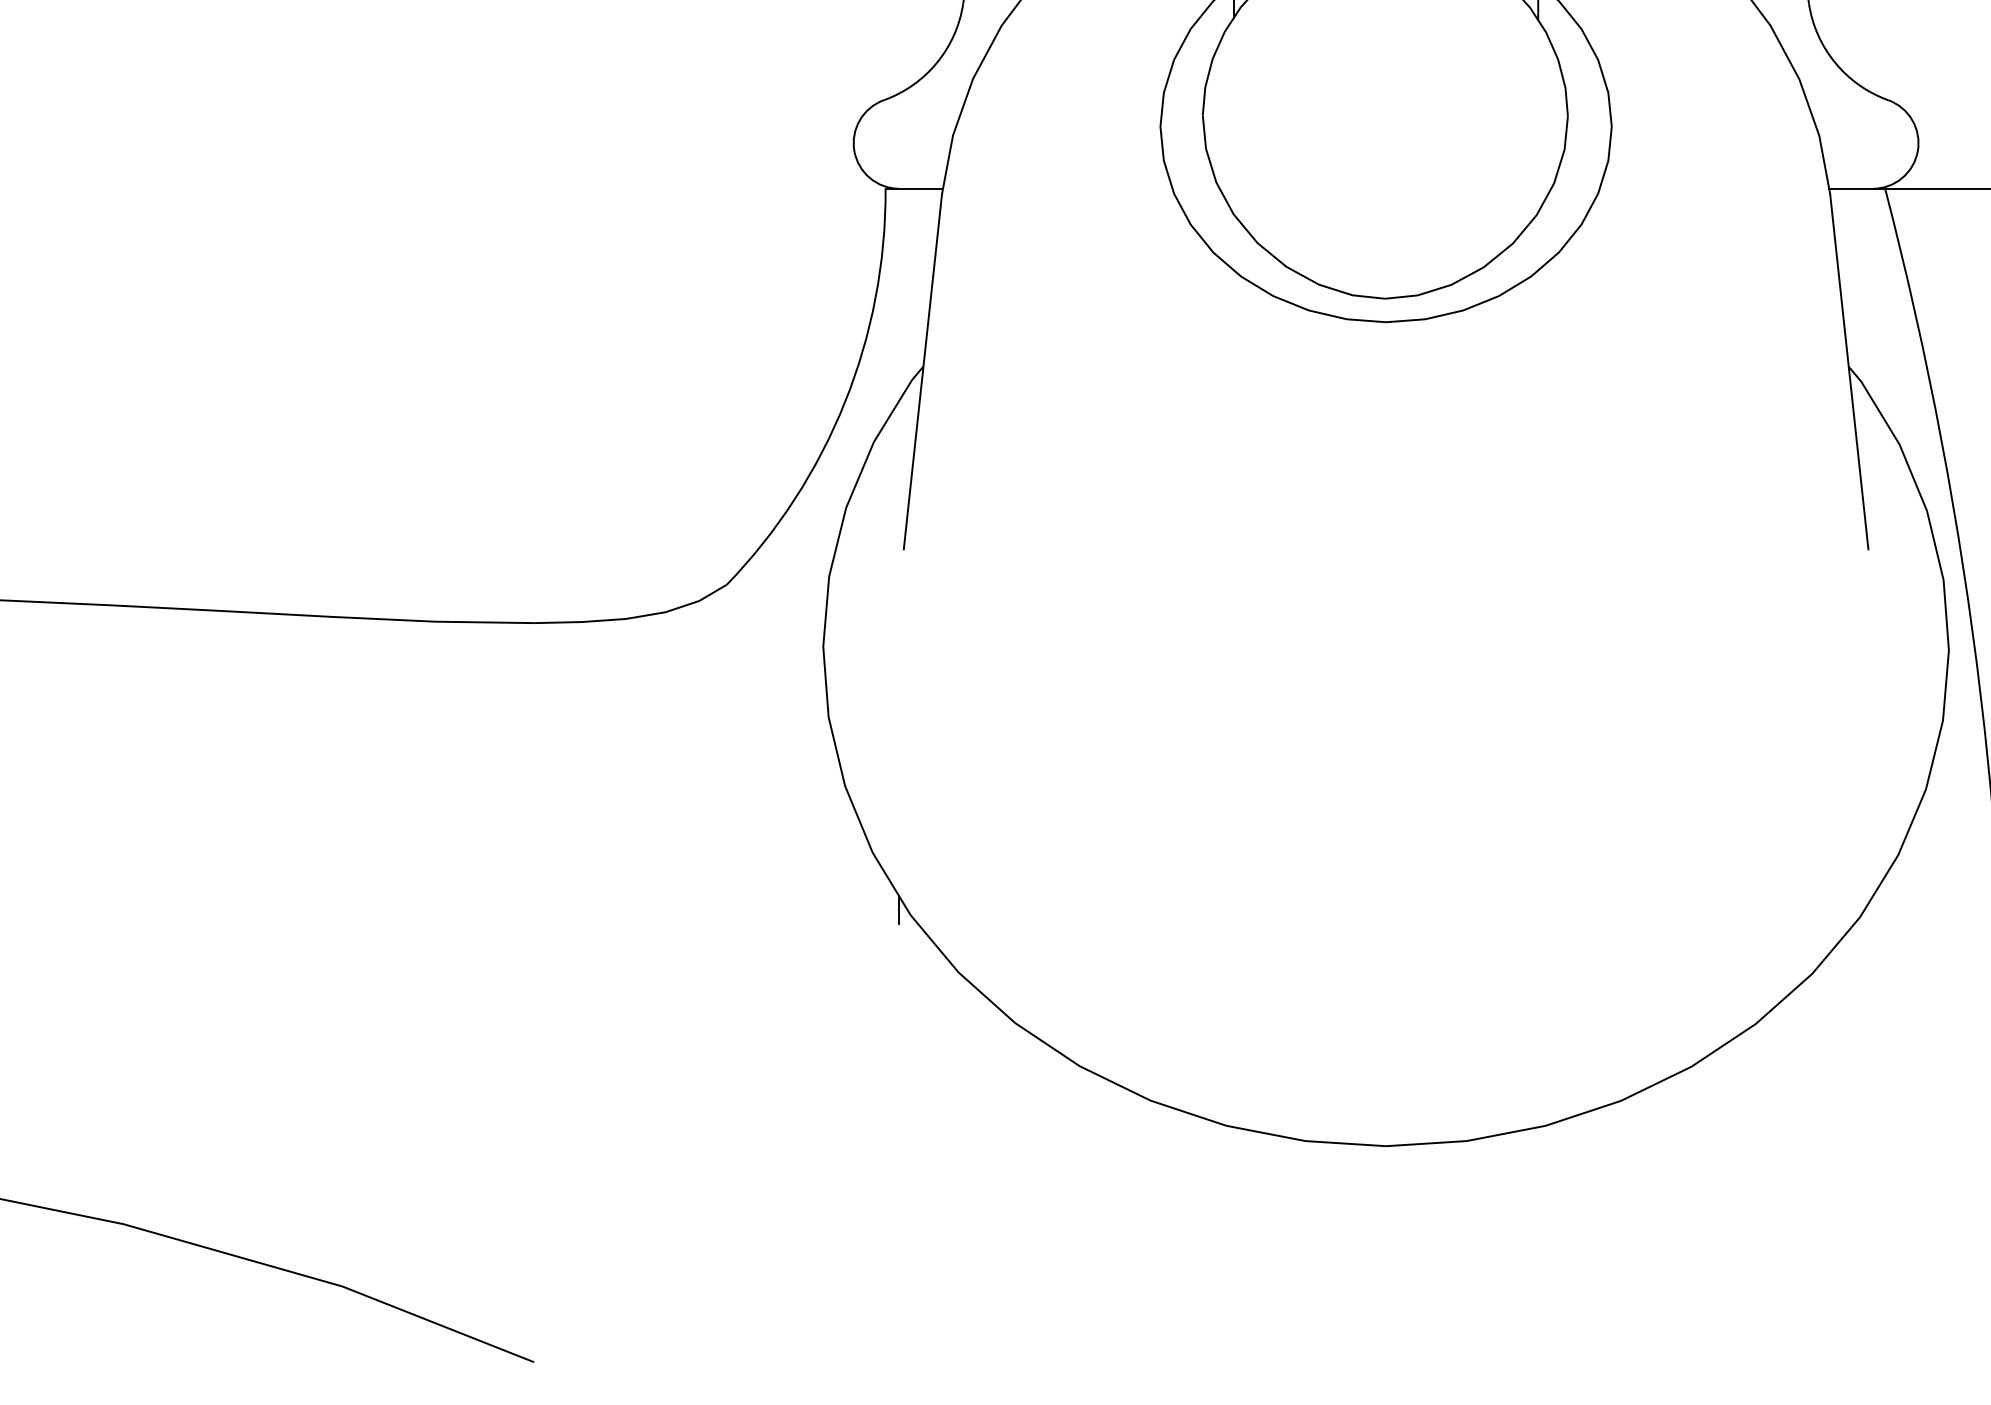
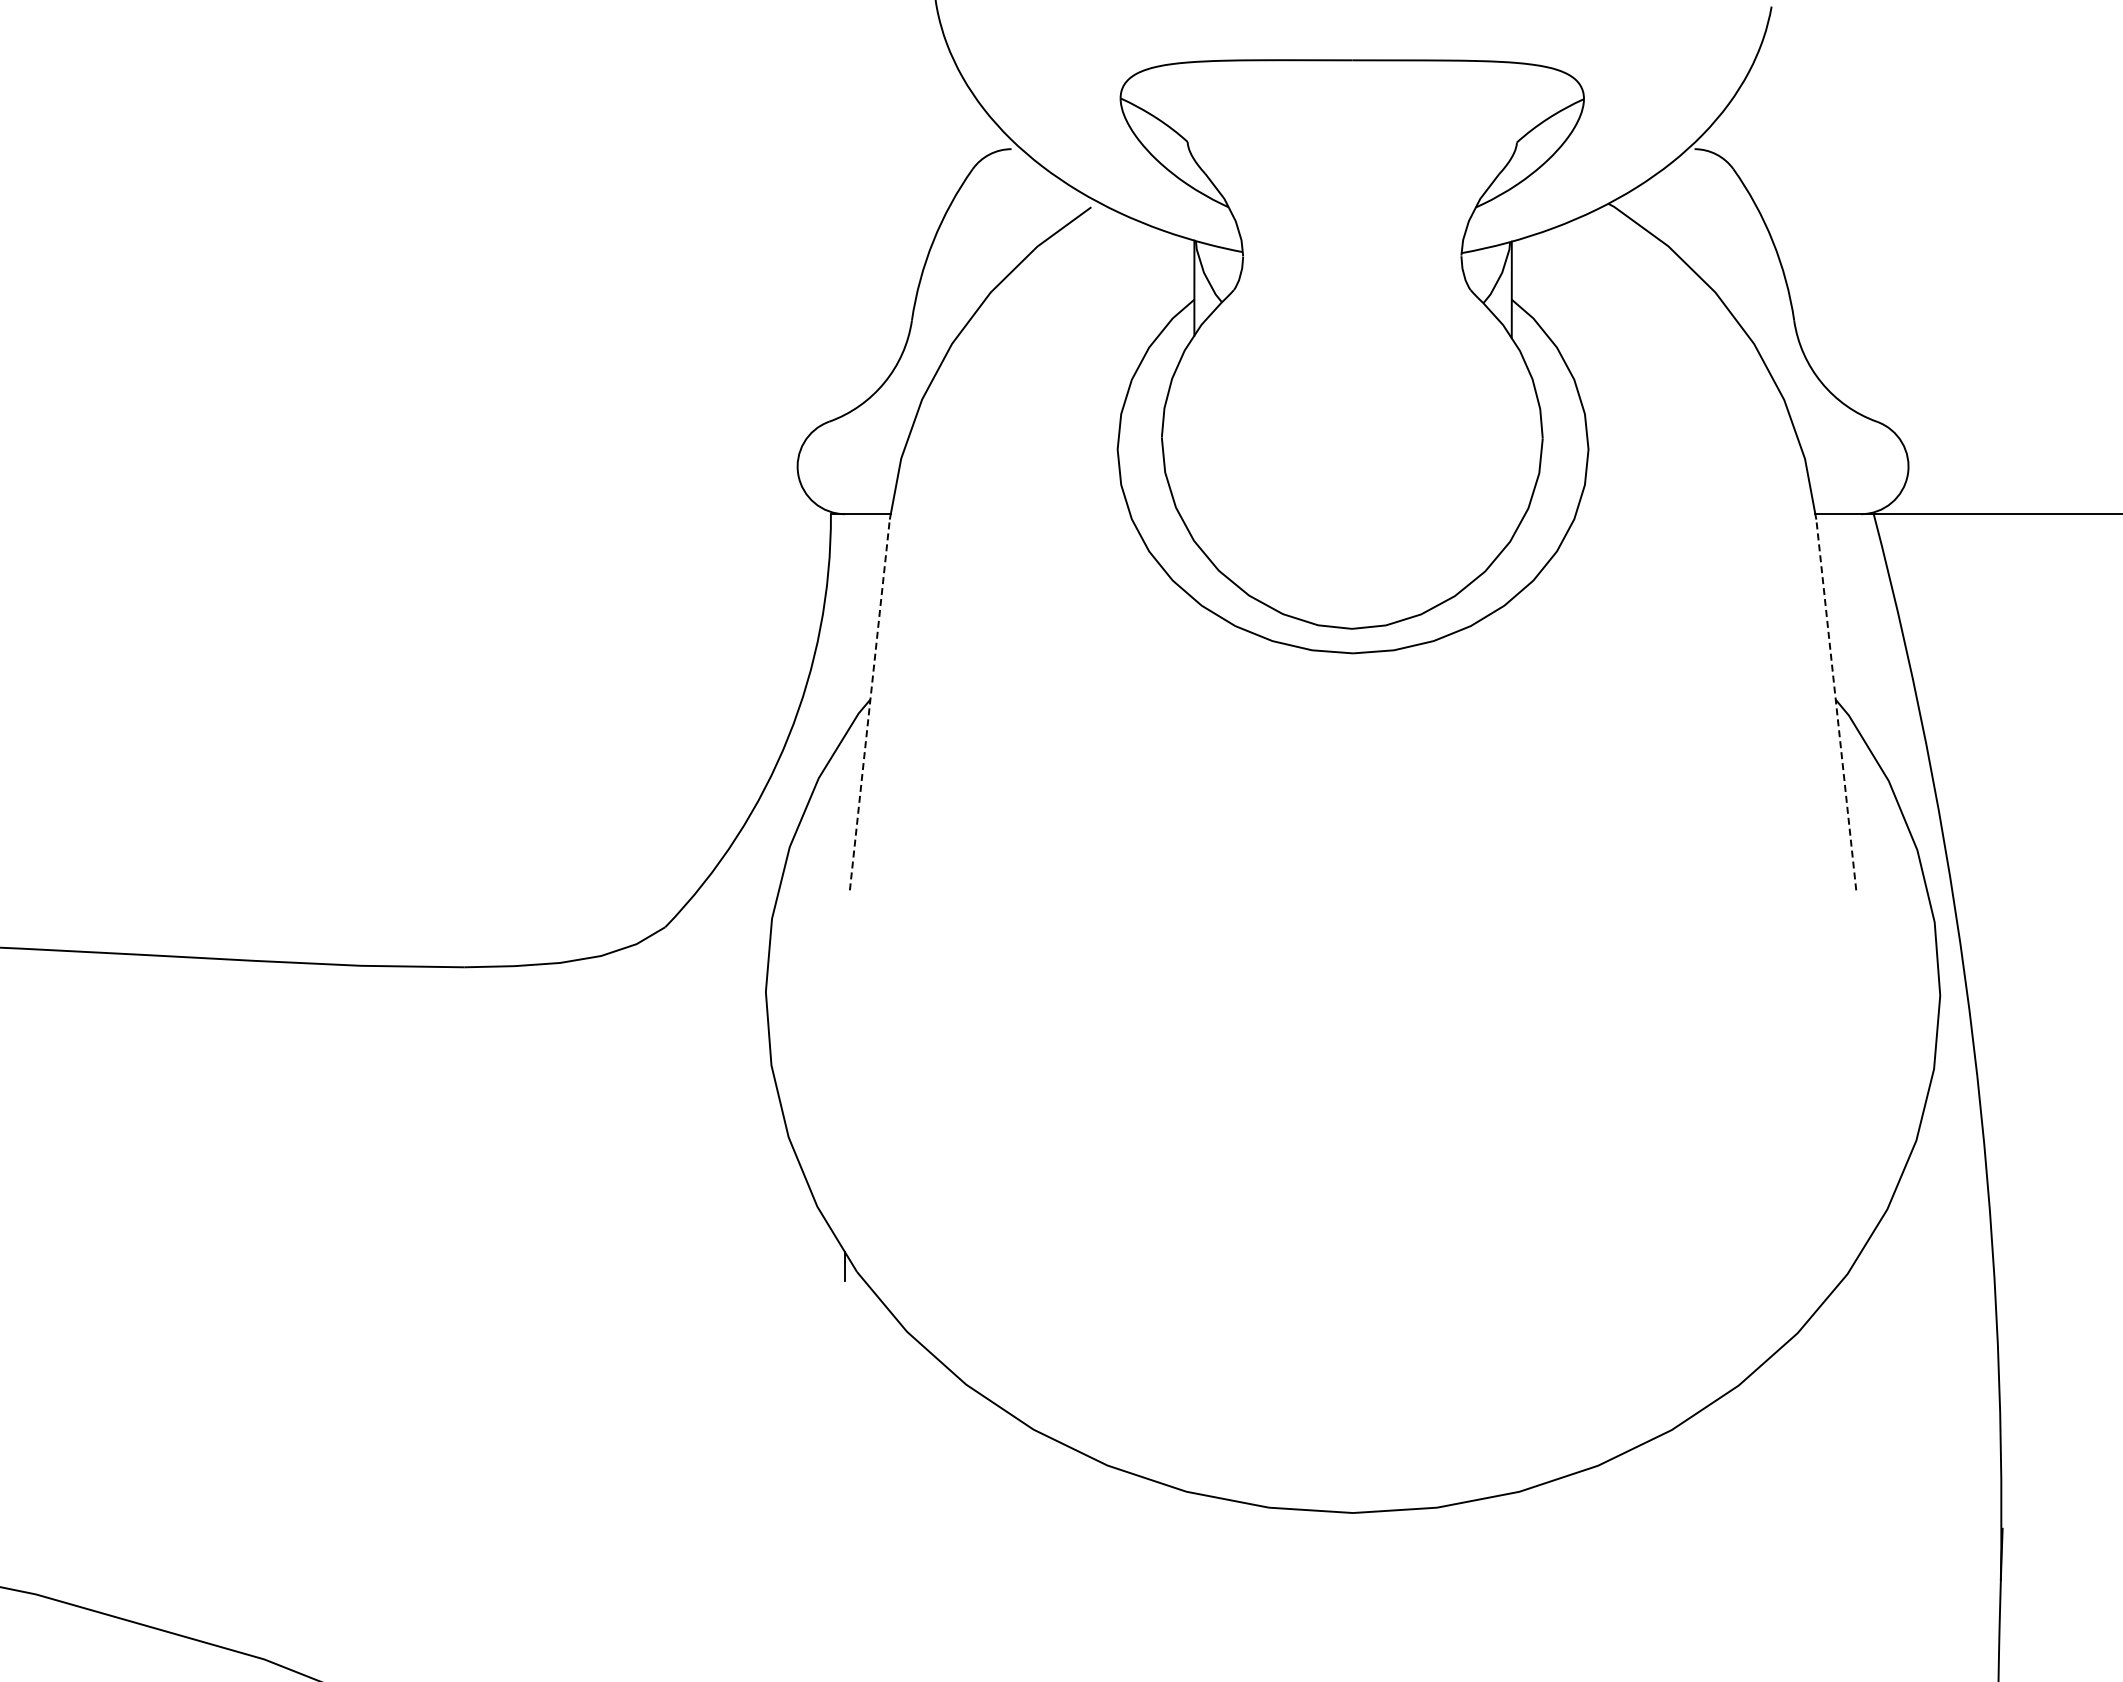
line: (922, 371) -> (869, 704), solid -> dashed
line: (1849, 371) -> (1836, 704), solid -> dashed

